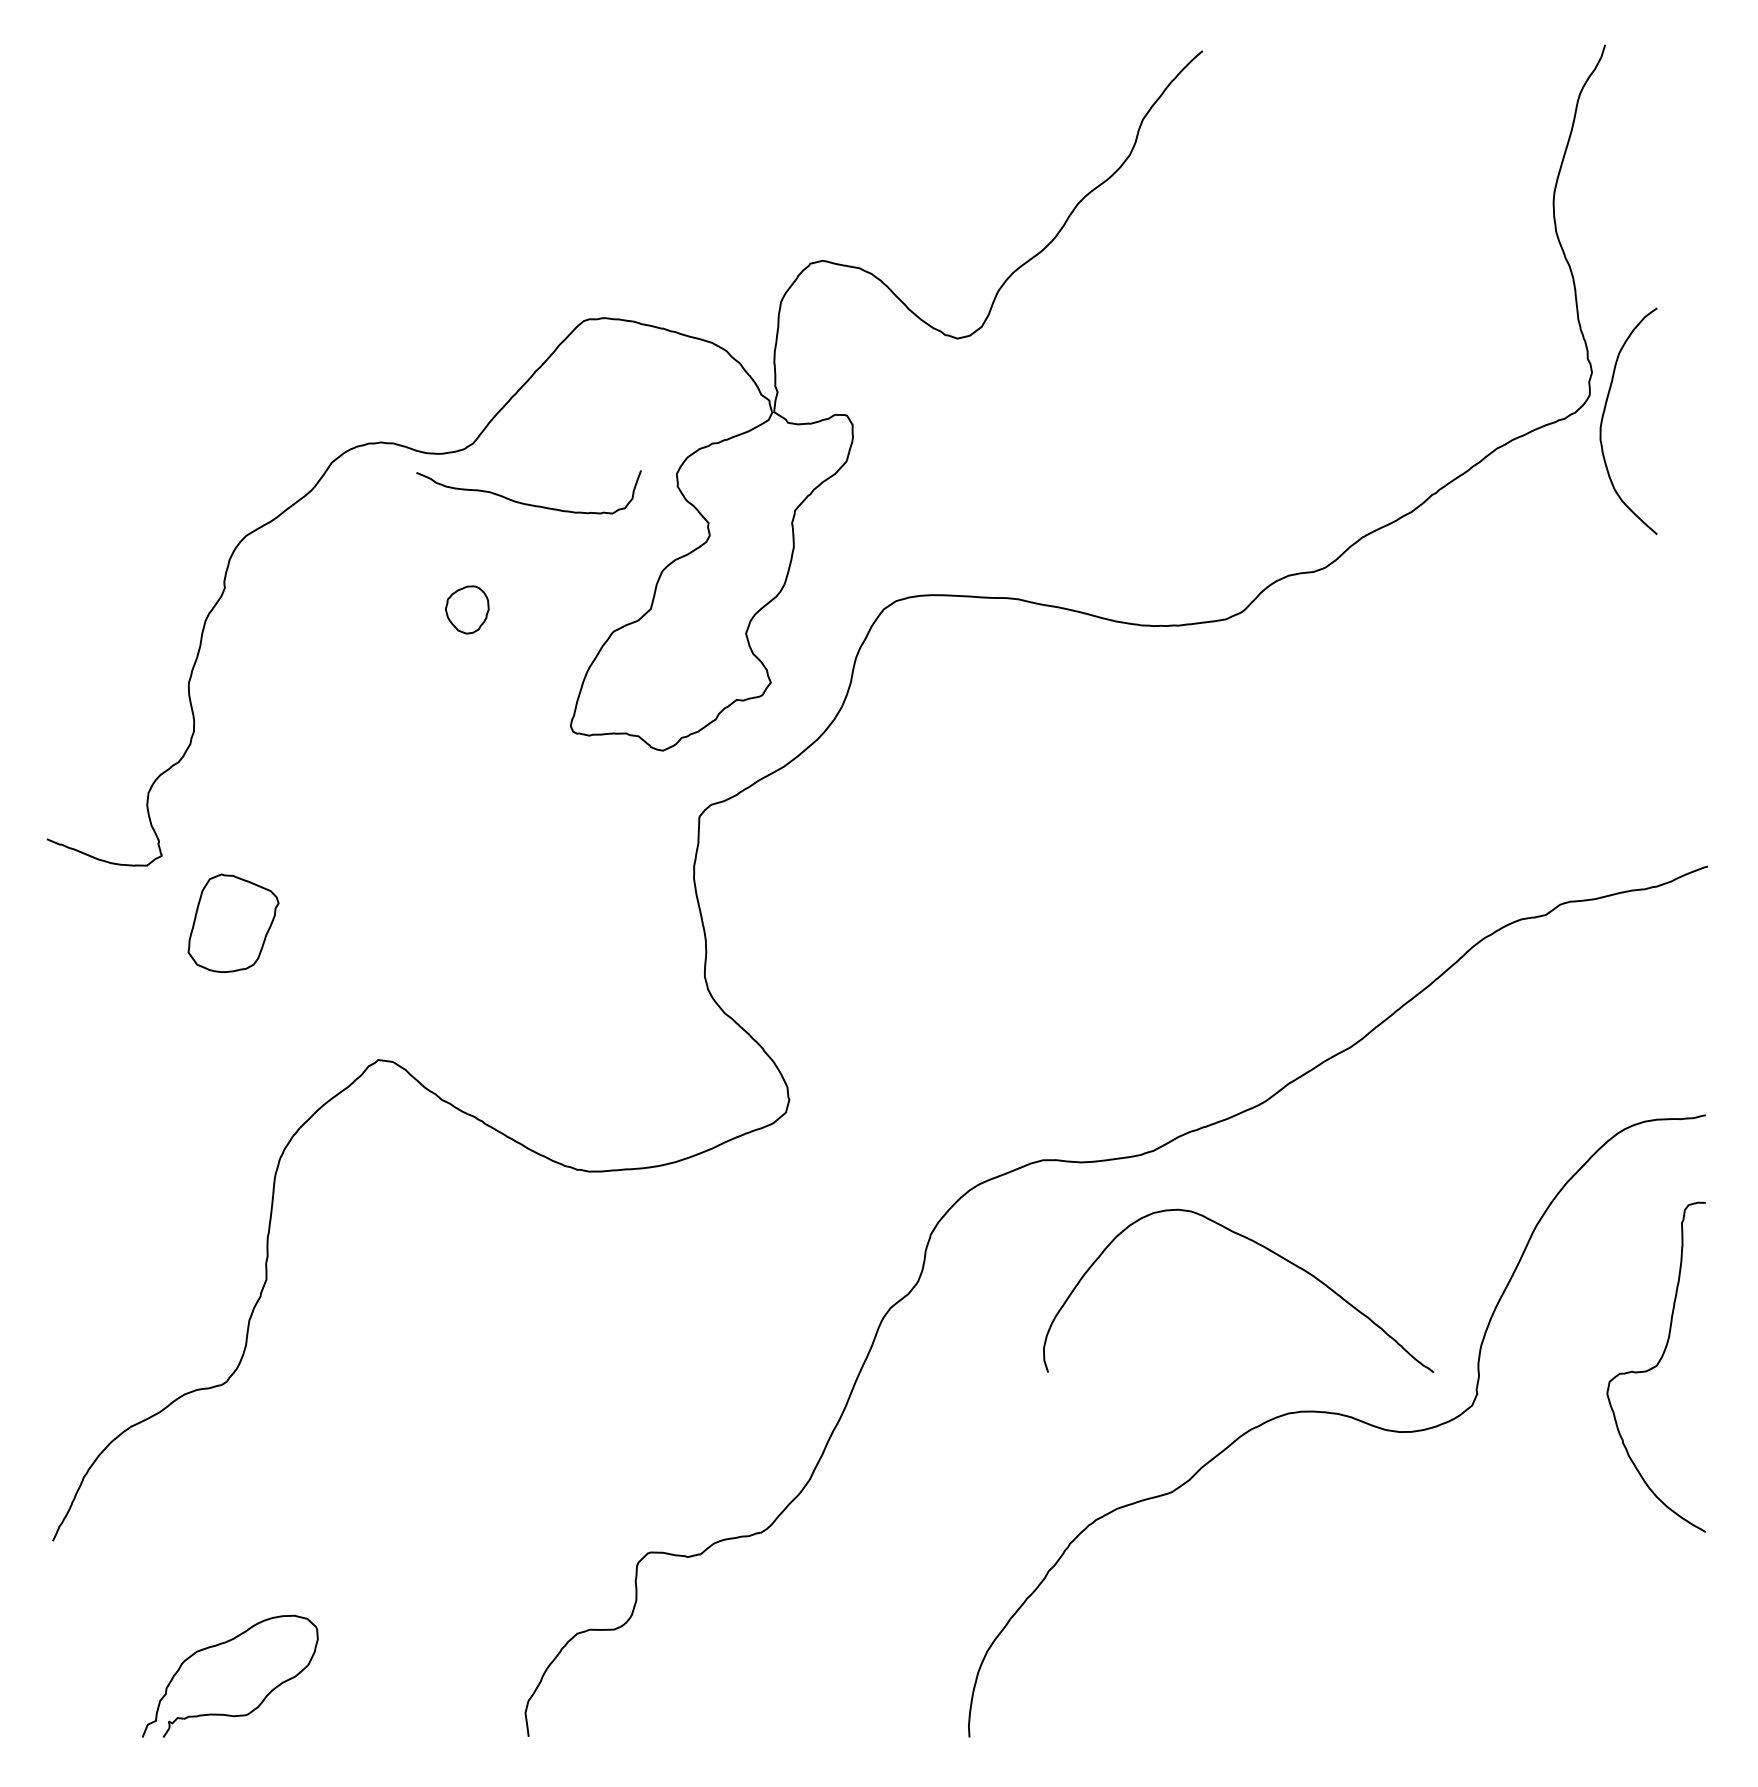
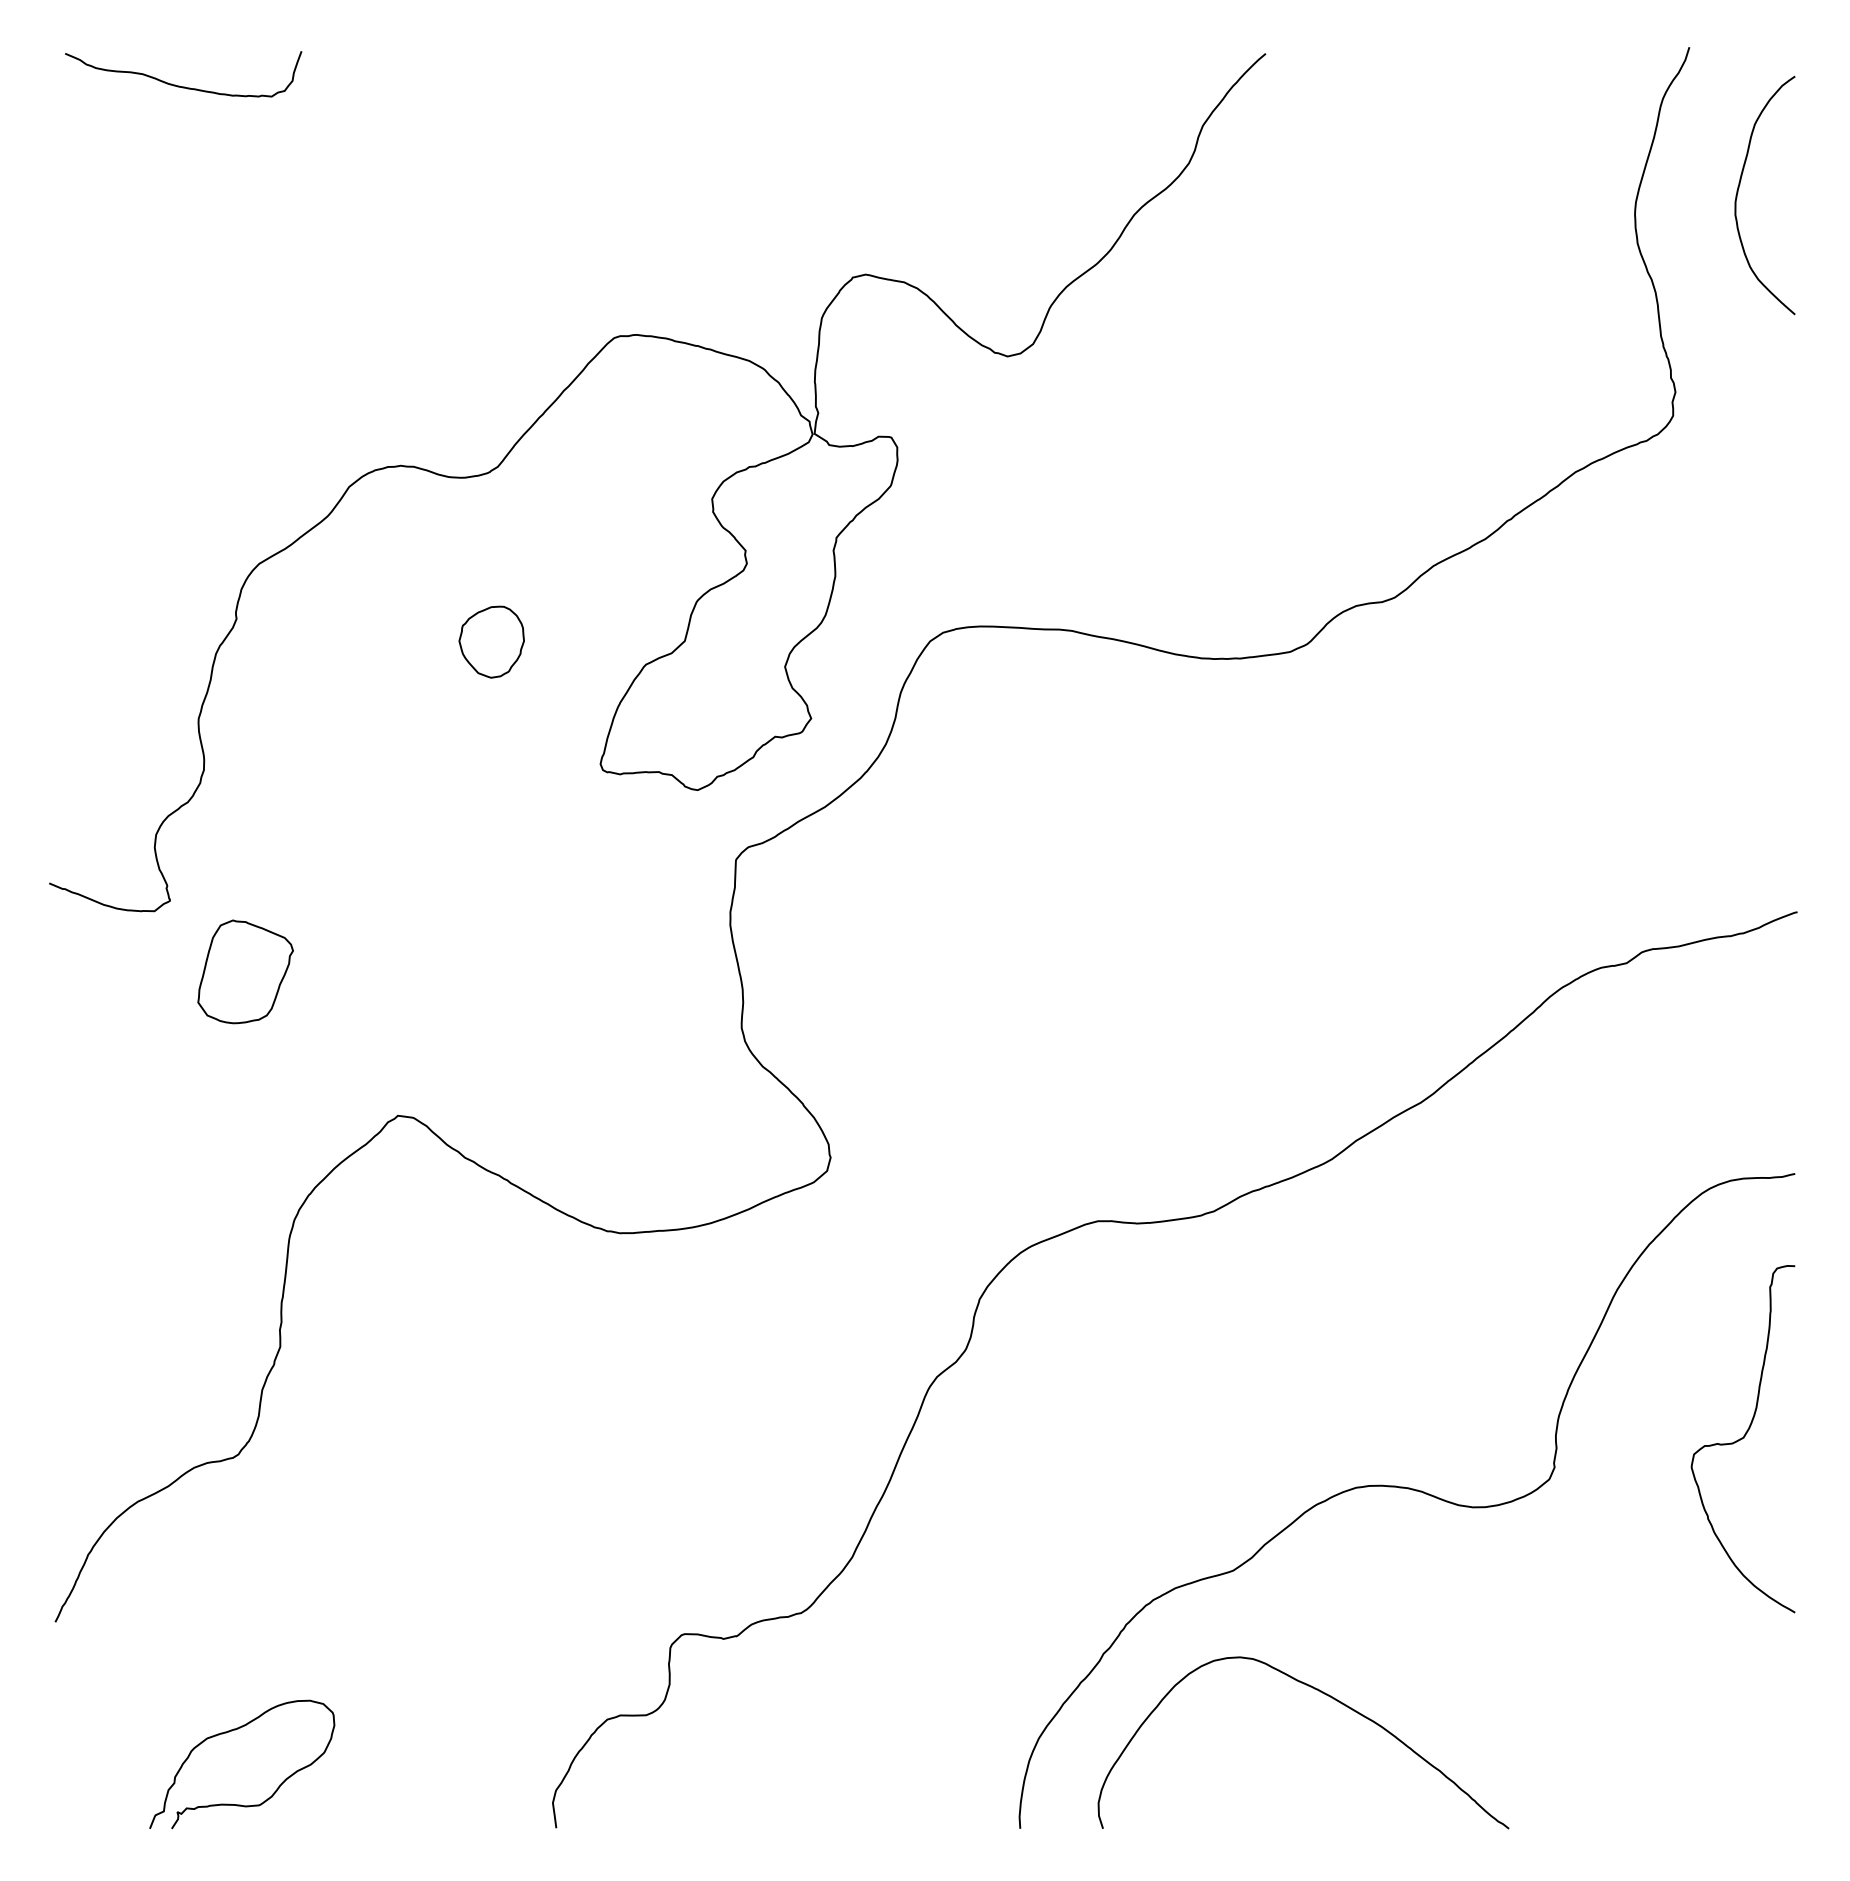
curve: (1604, 414) -> (1739, 188), moved
curve: (525, 503) -> (179, 85), moved
part: (467, 609) -> (491, 641), size x1.43
curve: (1265, 1248) -> (1331, 1698), moved

